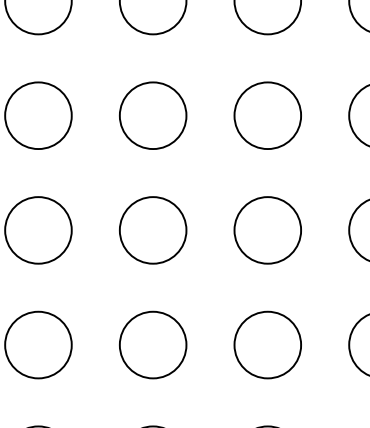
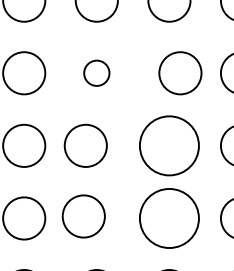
circle: (152, 116) -> (96, 73), size x0.6
circle: (267, 116) -> (180, 73), moved
circle: (152, 229) -> (85, 145), moved
circle: (267, 229) -> (169, 145), size x1.4
circle: (152, 345) -> (83, 216), moved
circle: (267, 345) -> (169, 218), size x1.4

